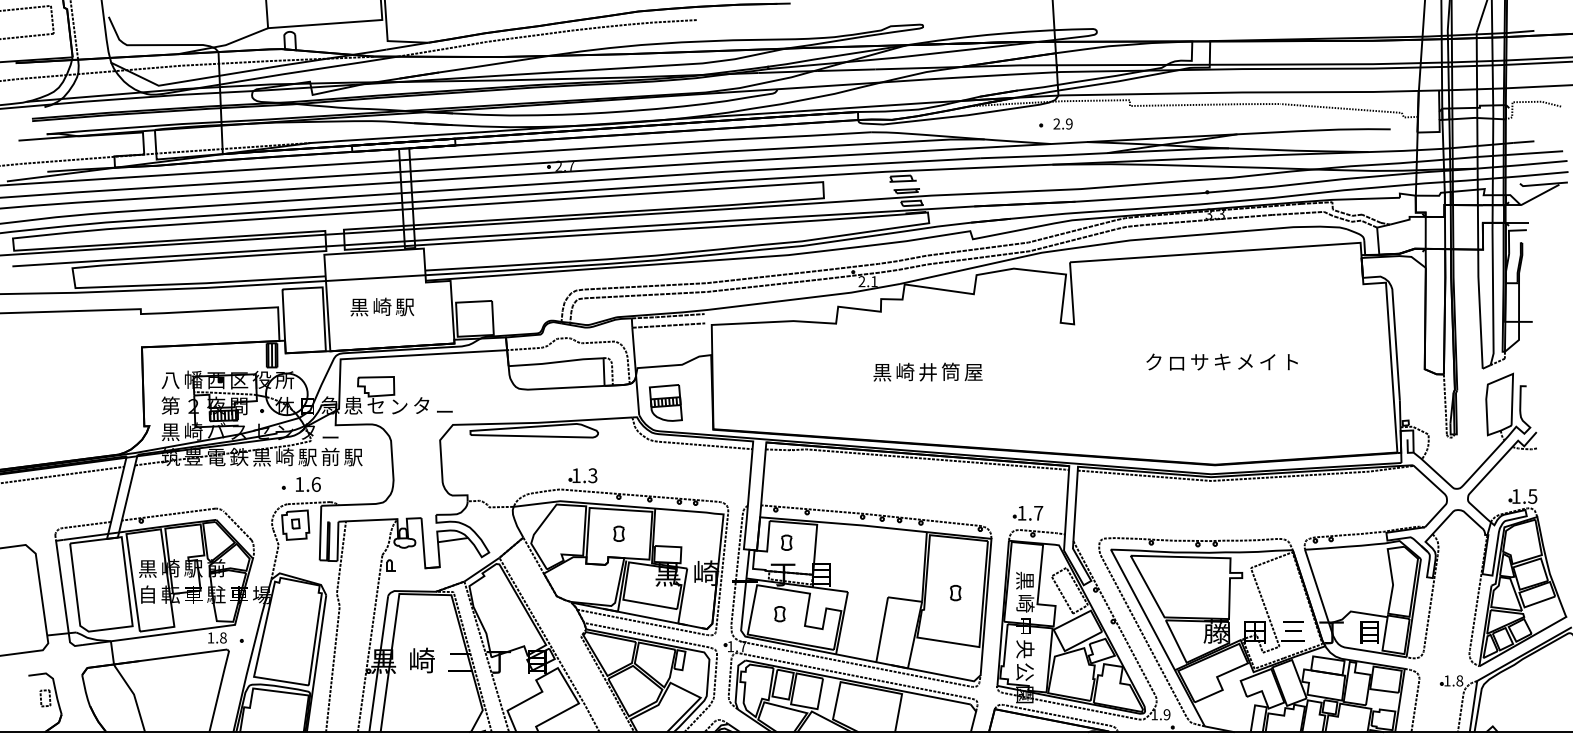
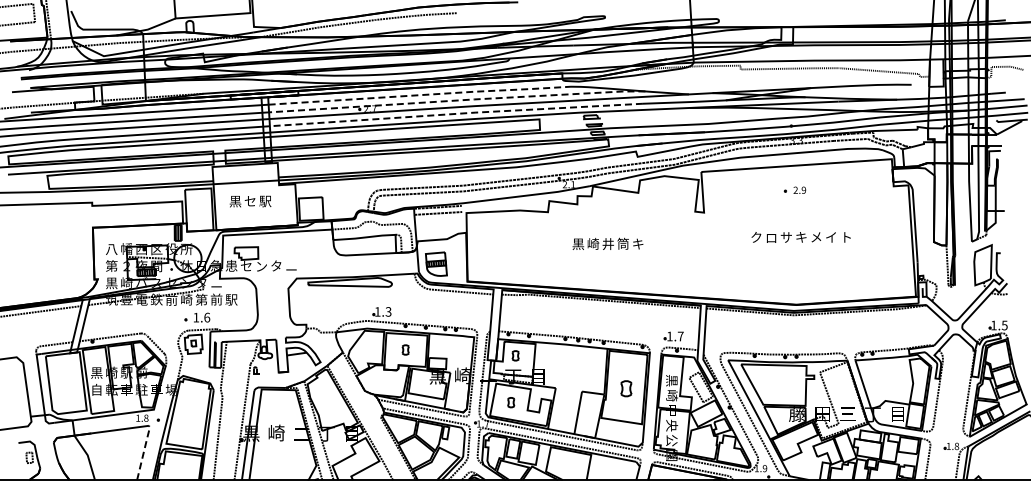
part: (1054, 122) -> (794, 189), moved
line: (643, 145) -> (421, 95), solid -> dashed
line: (699, 153) -> (458, 100), solid -> dashed
line: (698, 173) -> (457, 113), solid -> dashed
text: (382, 307) -> (250, 201), 崎 -> セ
text: (972, 371) -> (637, 243), 屋 -> キ
text: (261, 456) -> (171, 299), 黒 -> 前
text: (307, 456) -> (201, 299), 駅 -> 第
part: (955, 592) -> (626, 388), size x1.6
line: (220, 688) -> (144, 451), solid -> dashed

